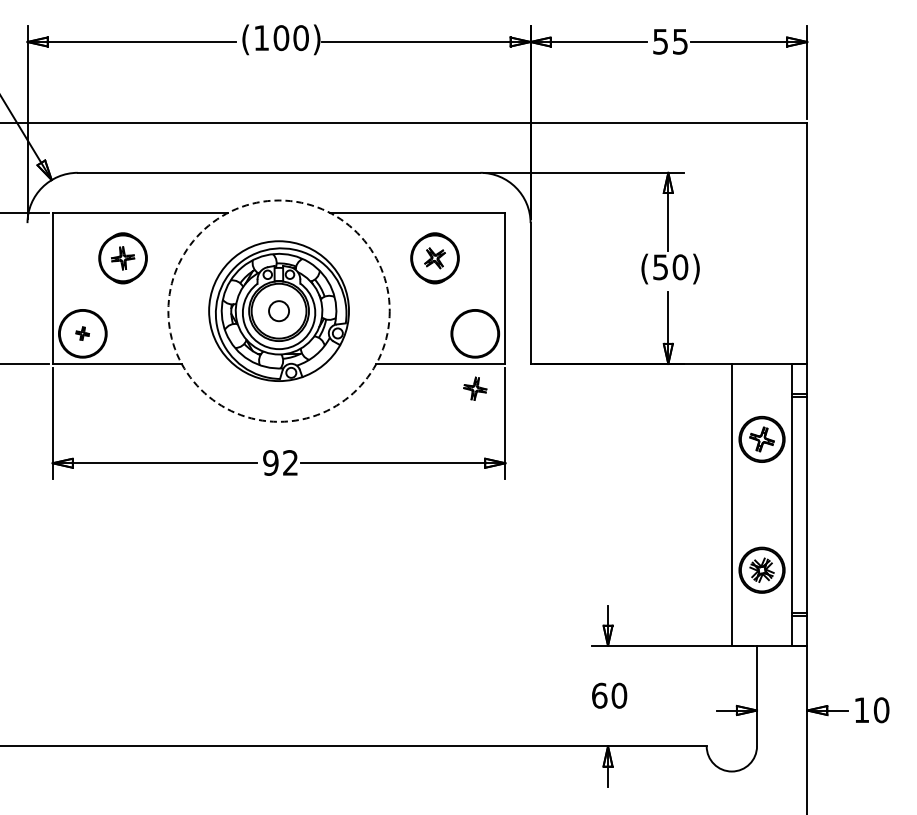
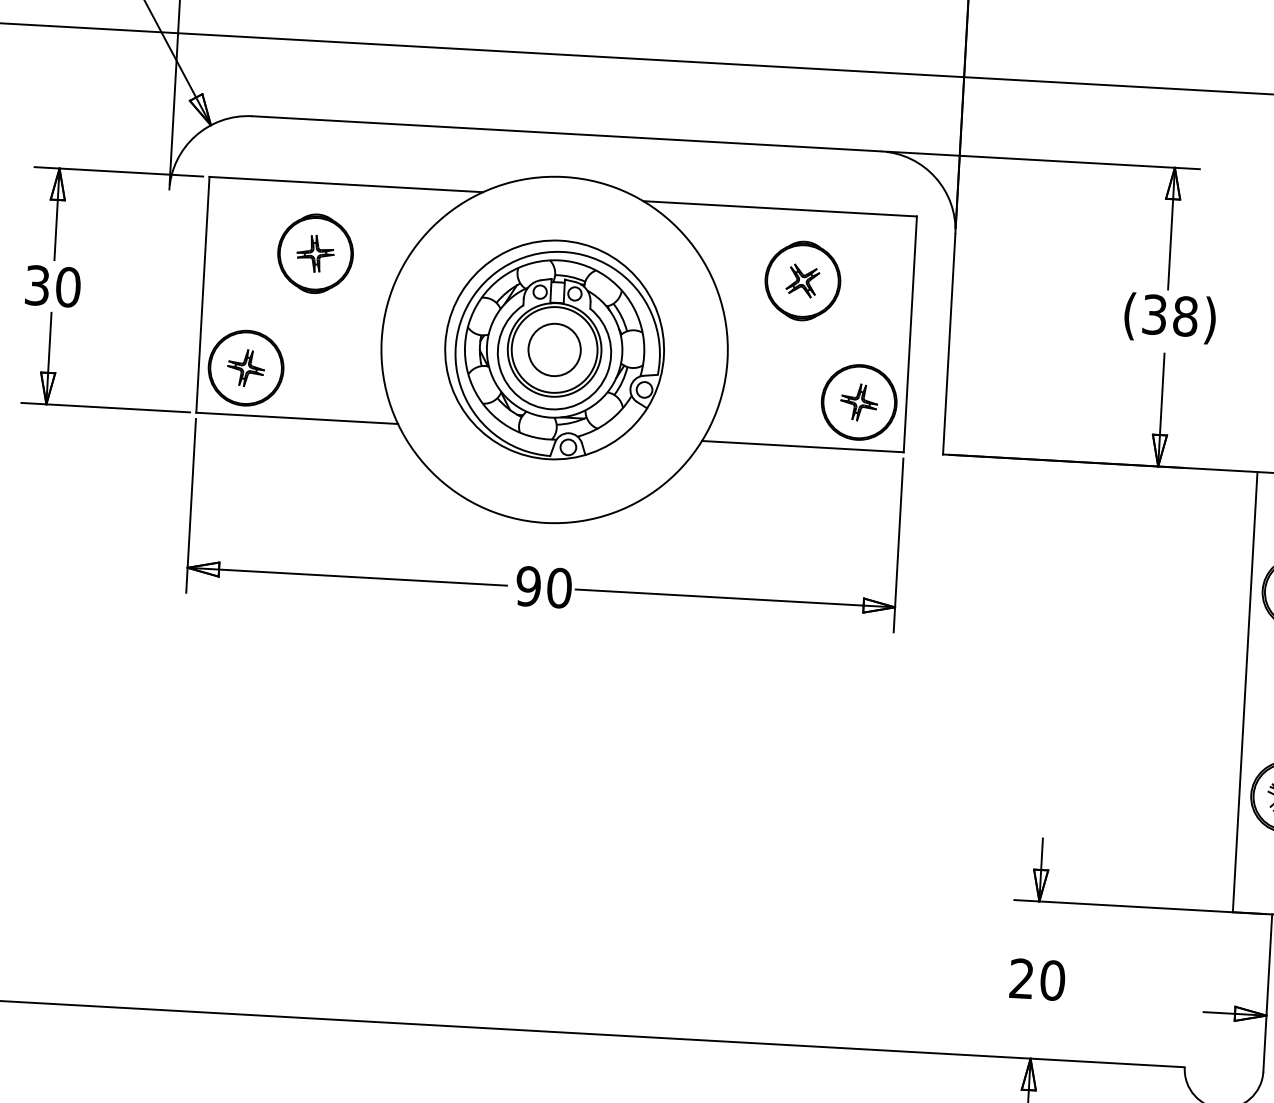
text: (671, 266) -> (1171, 314), (50) -> (38)
circle: (278, 310) -> (553, 348), dashed -> solid
circle: (278, 310) -> (553, 348), size x1.67
part: (82, 333) -> (245, 367), size x1.67
part: (475, 388) -> (859, 402), moved
text: (290, 462) -> (559, 587), 92 -> 90
text: (599, 695) -> (1021, 978), 60 -> 20

